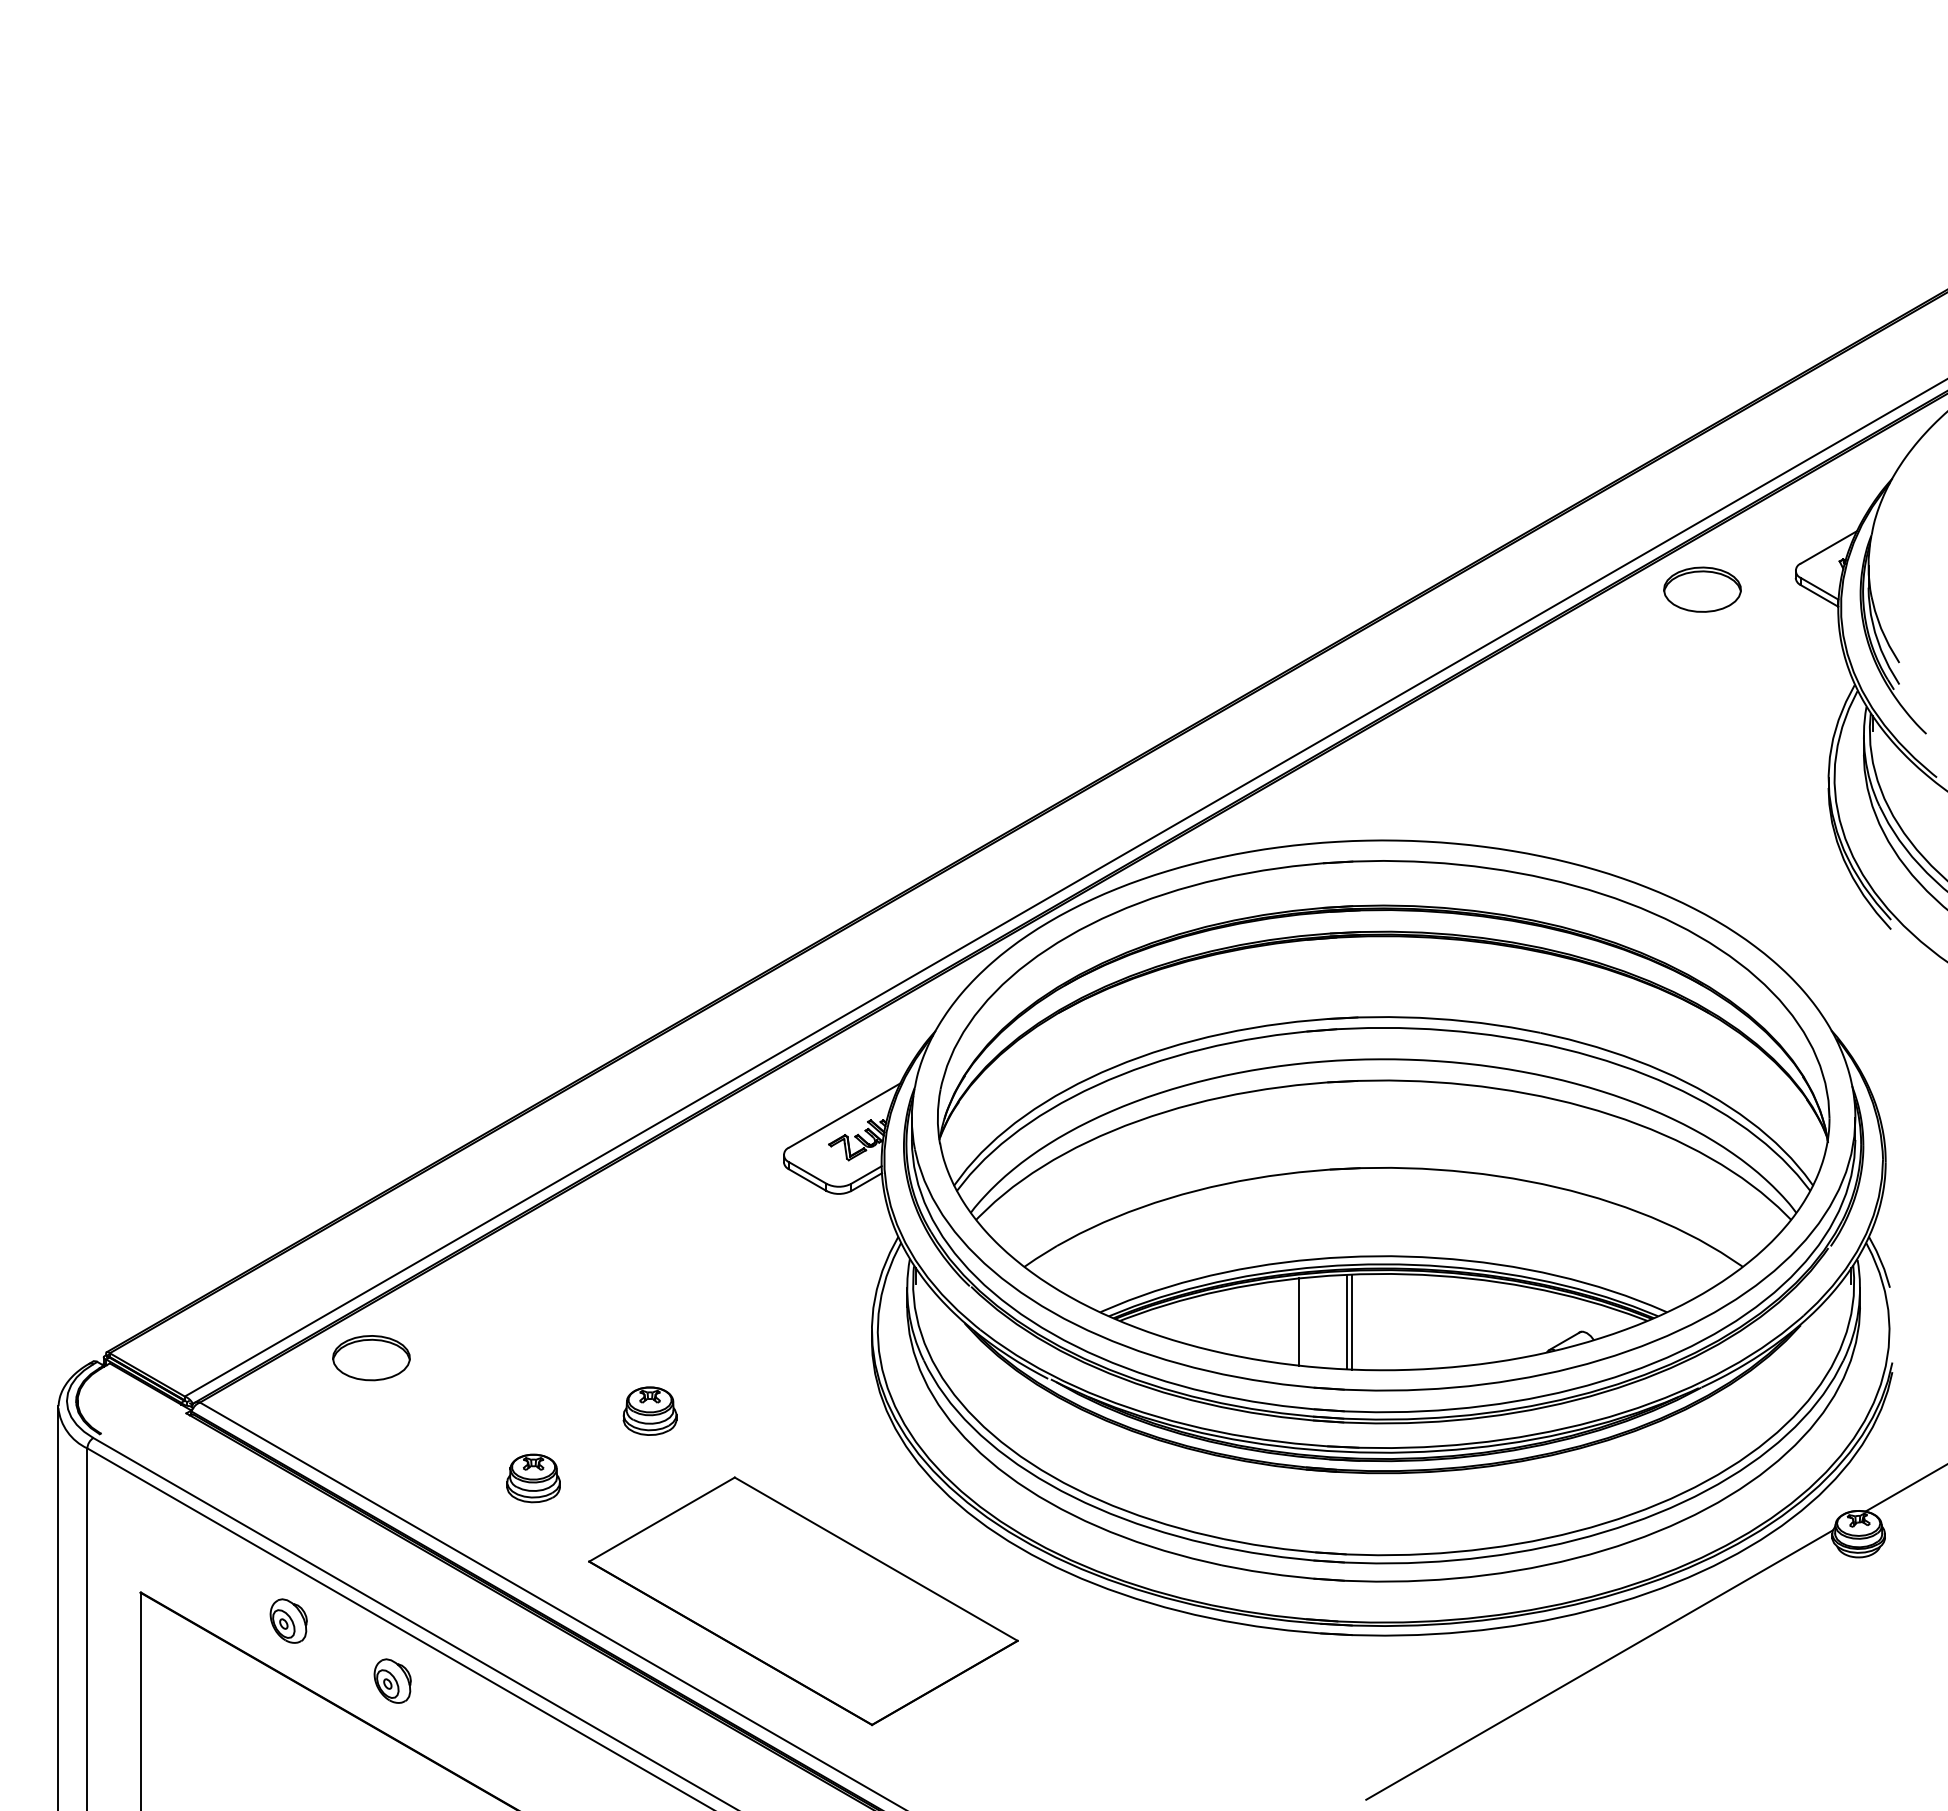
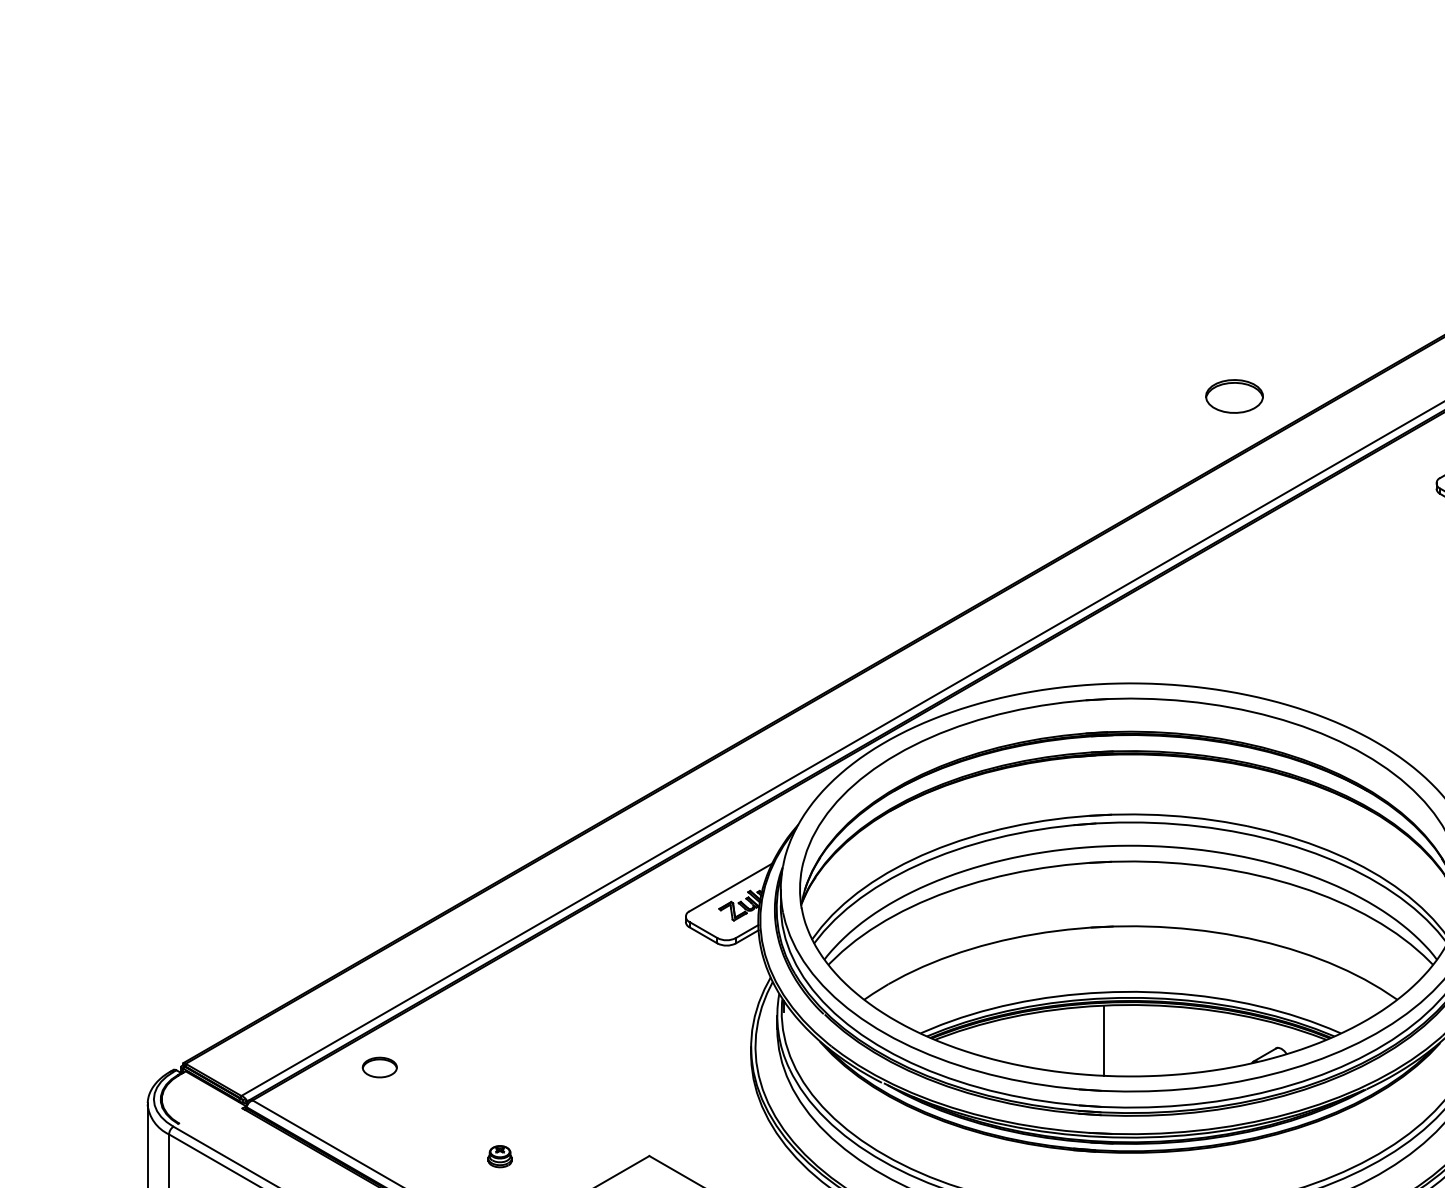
part: (1702, 589) -> (1234, 396), moved
line: (1299, 1321) -> (1068, 1040), removed
line: (1352, 1321) -> (1107, 1040), removed
part: (371, 1358) -> (379, 1067), size x0.6
part: (649, 1410) -> (586, 1106), removed
part: (533, 1478) -> (500, 1156), size x0.6

